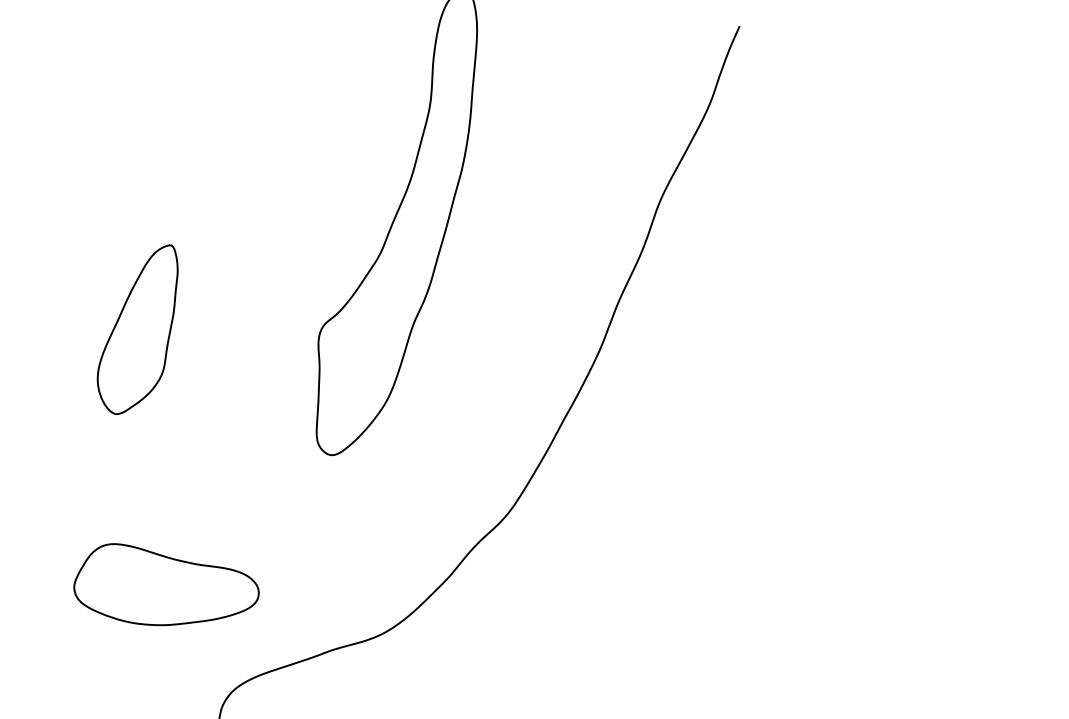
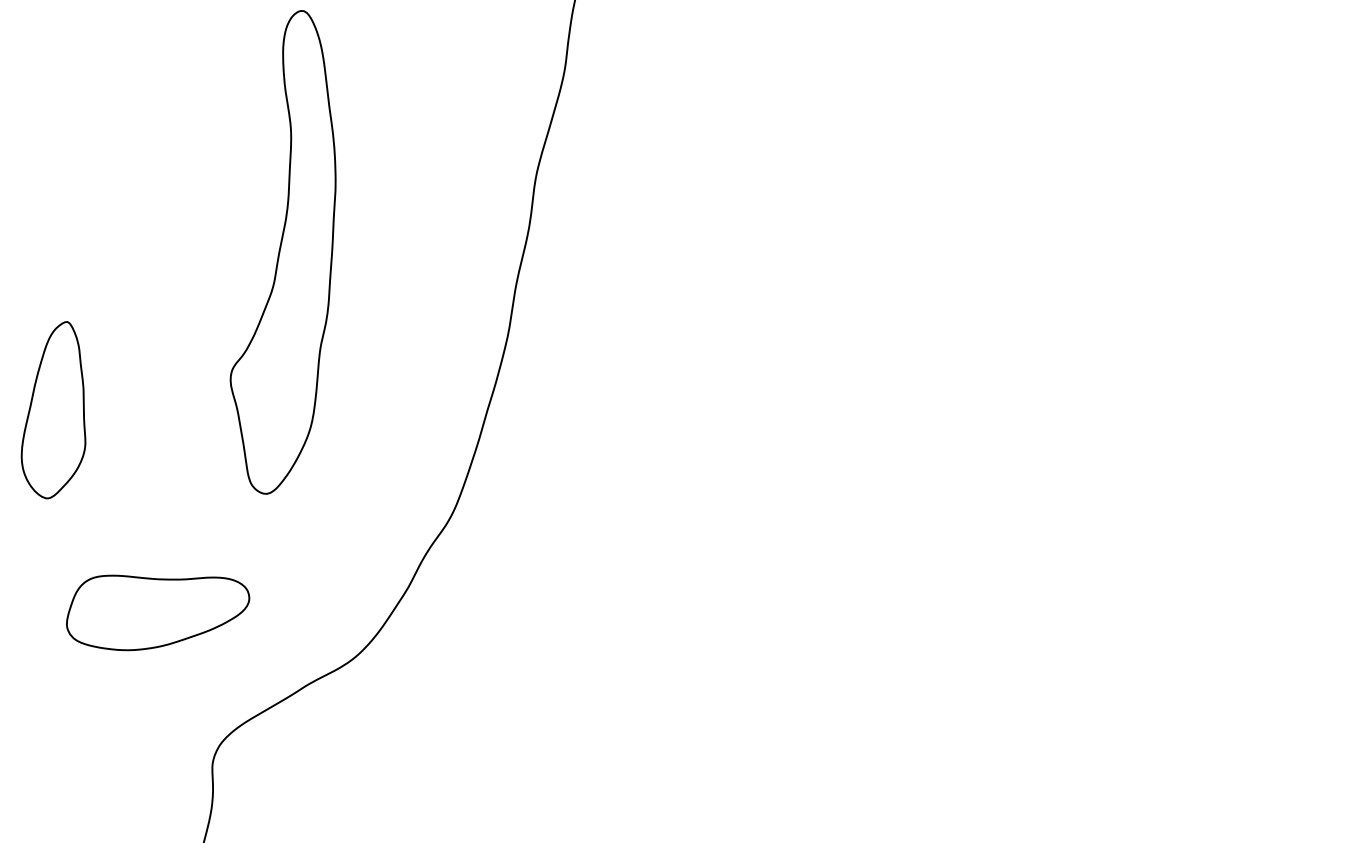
part: (166, 591) -> (158, 612), moved

